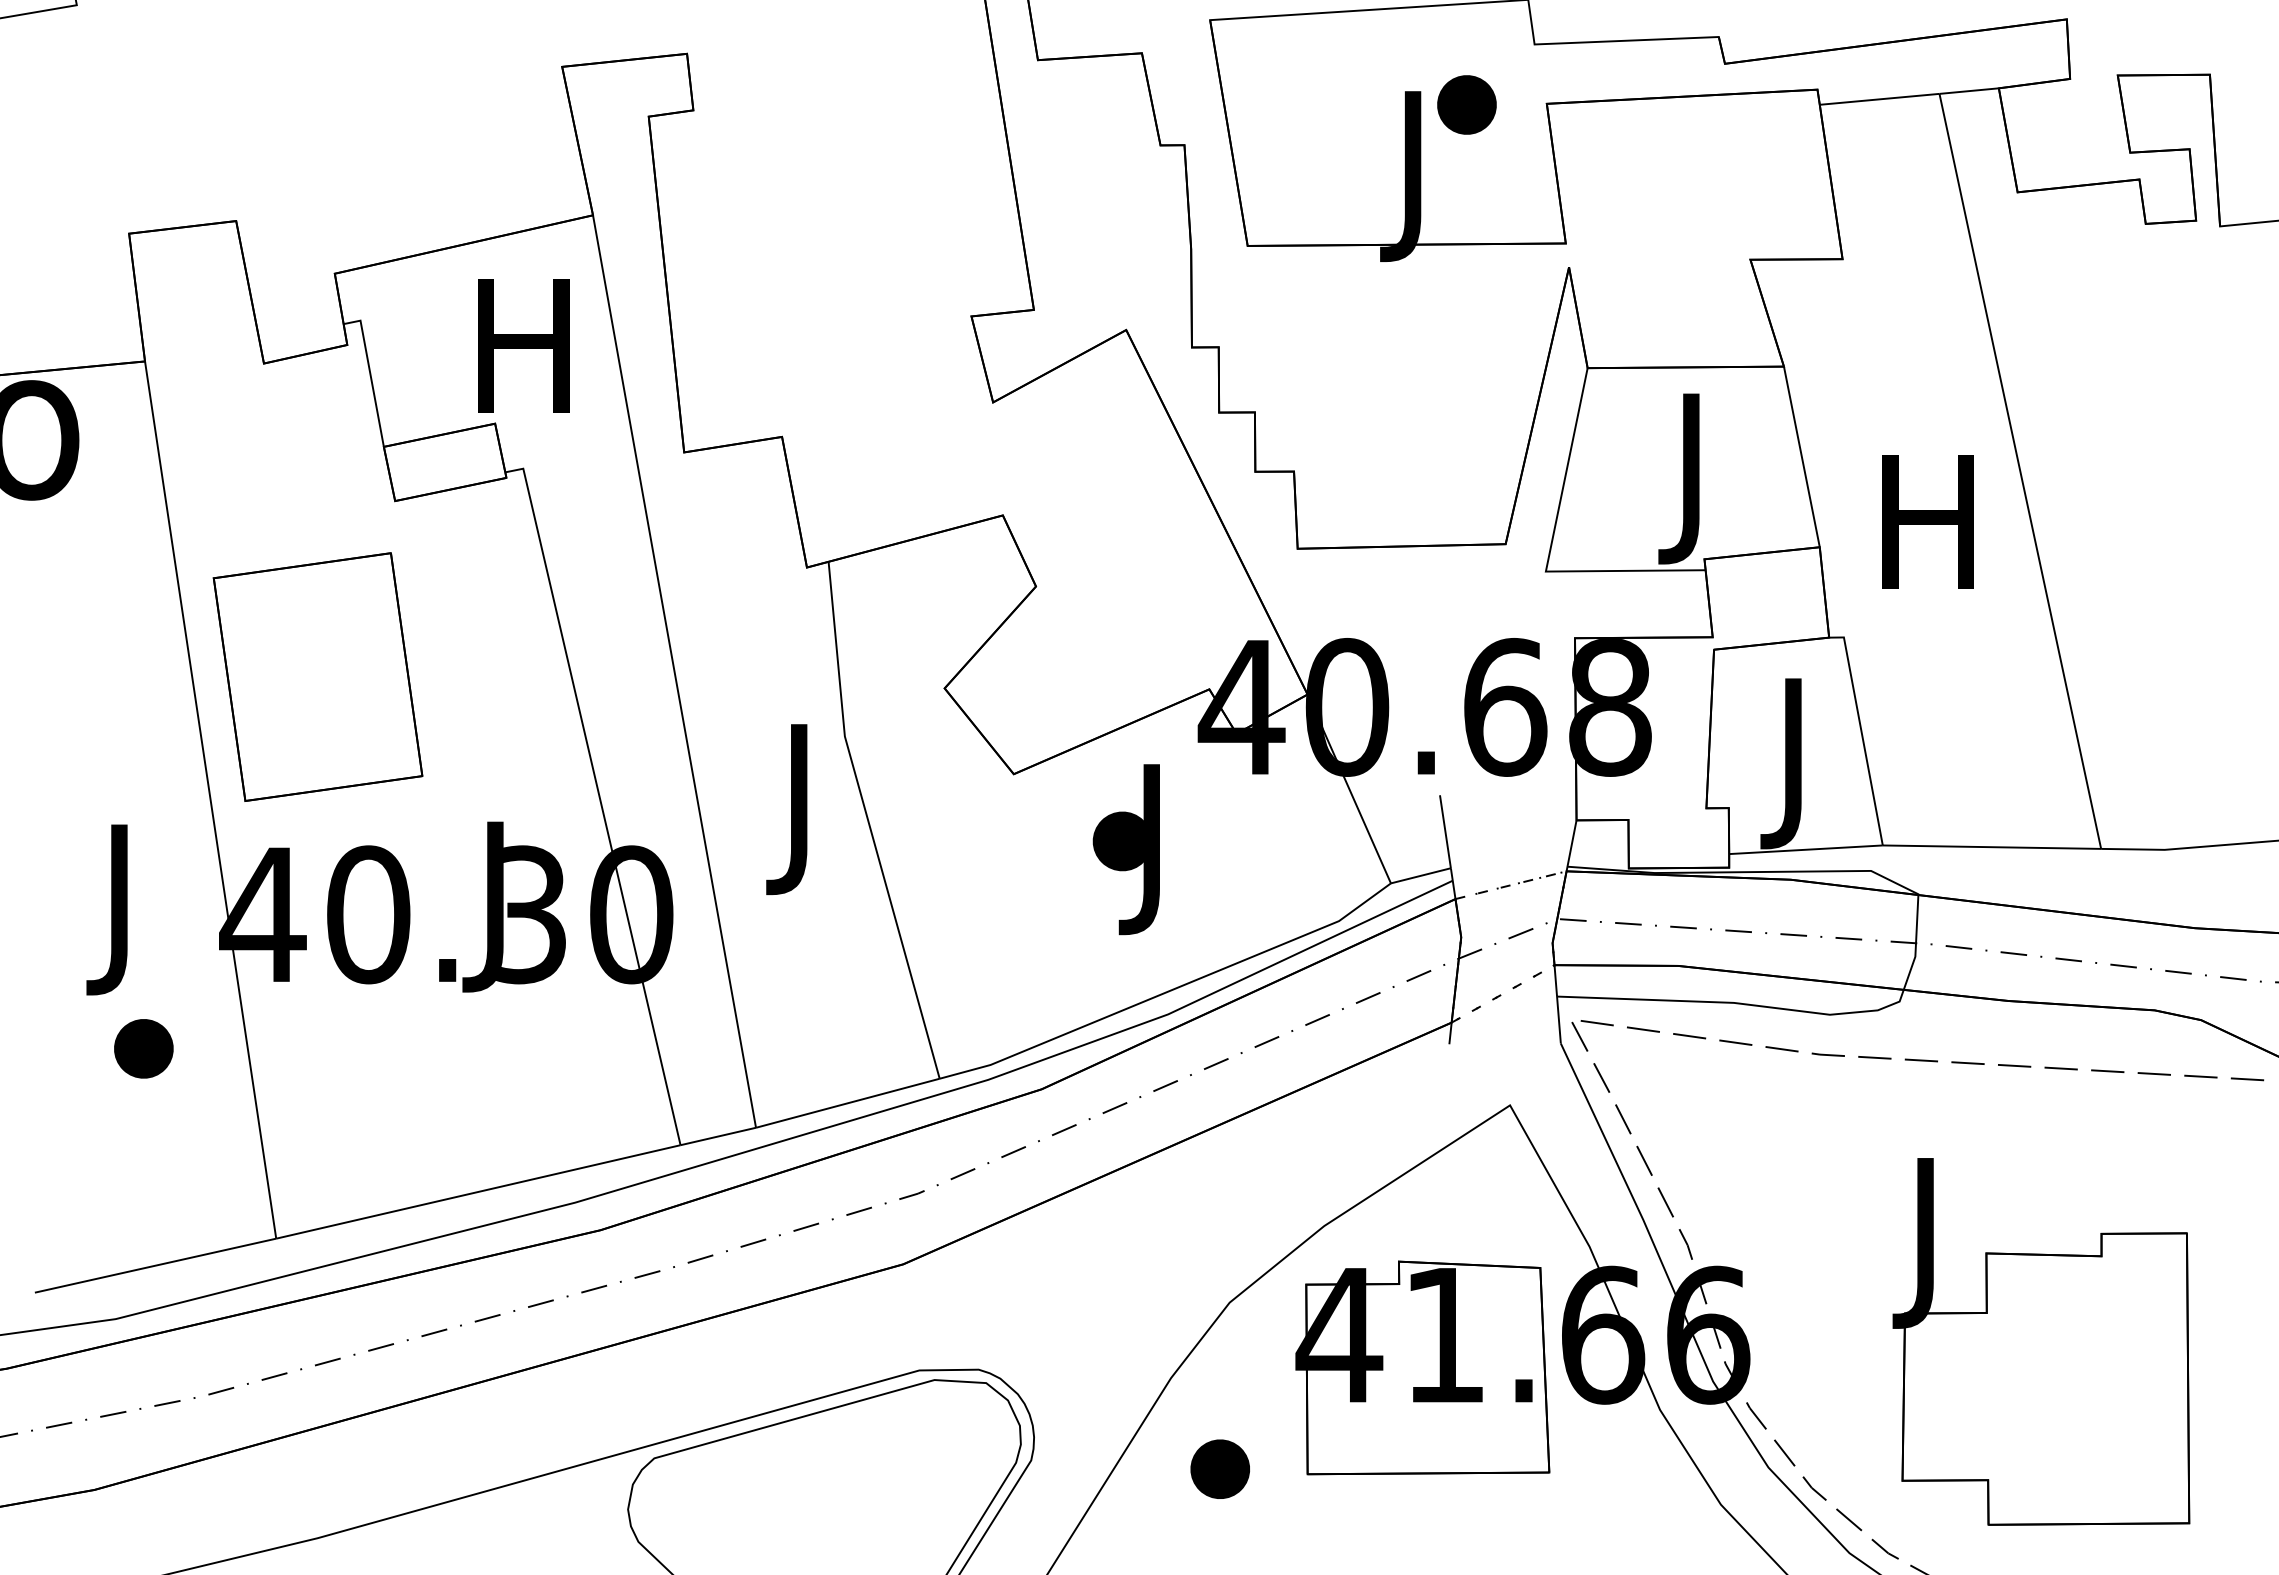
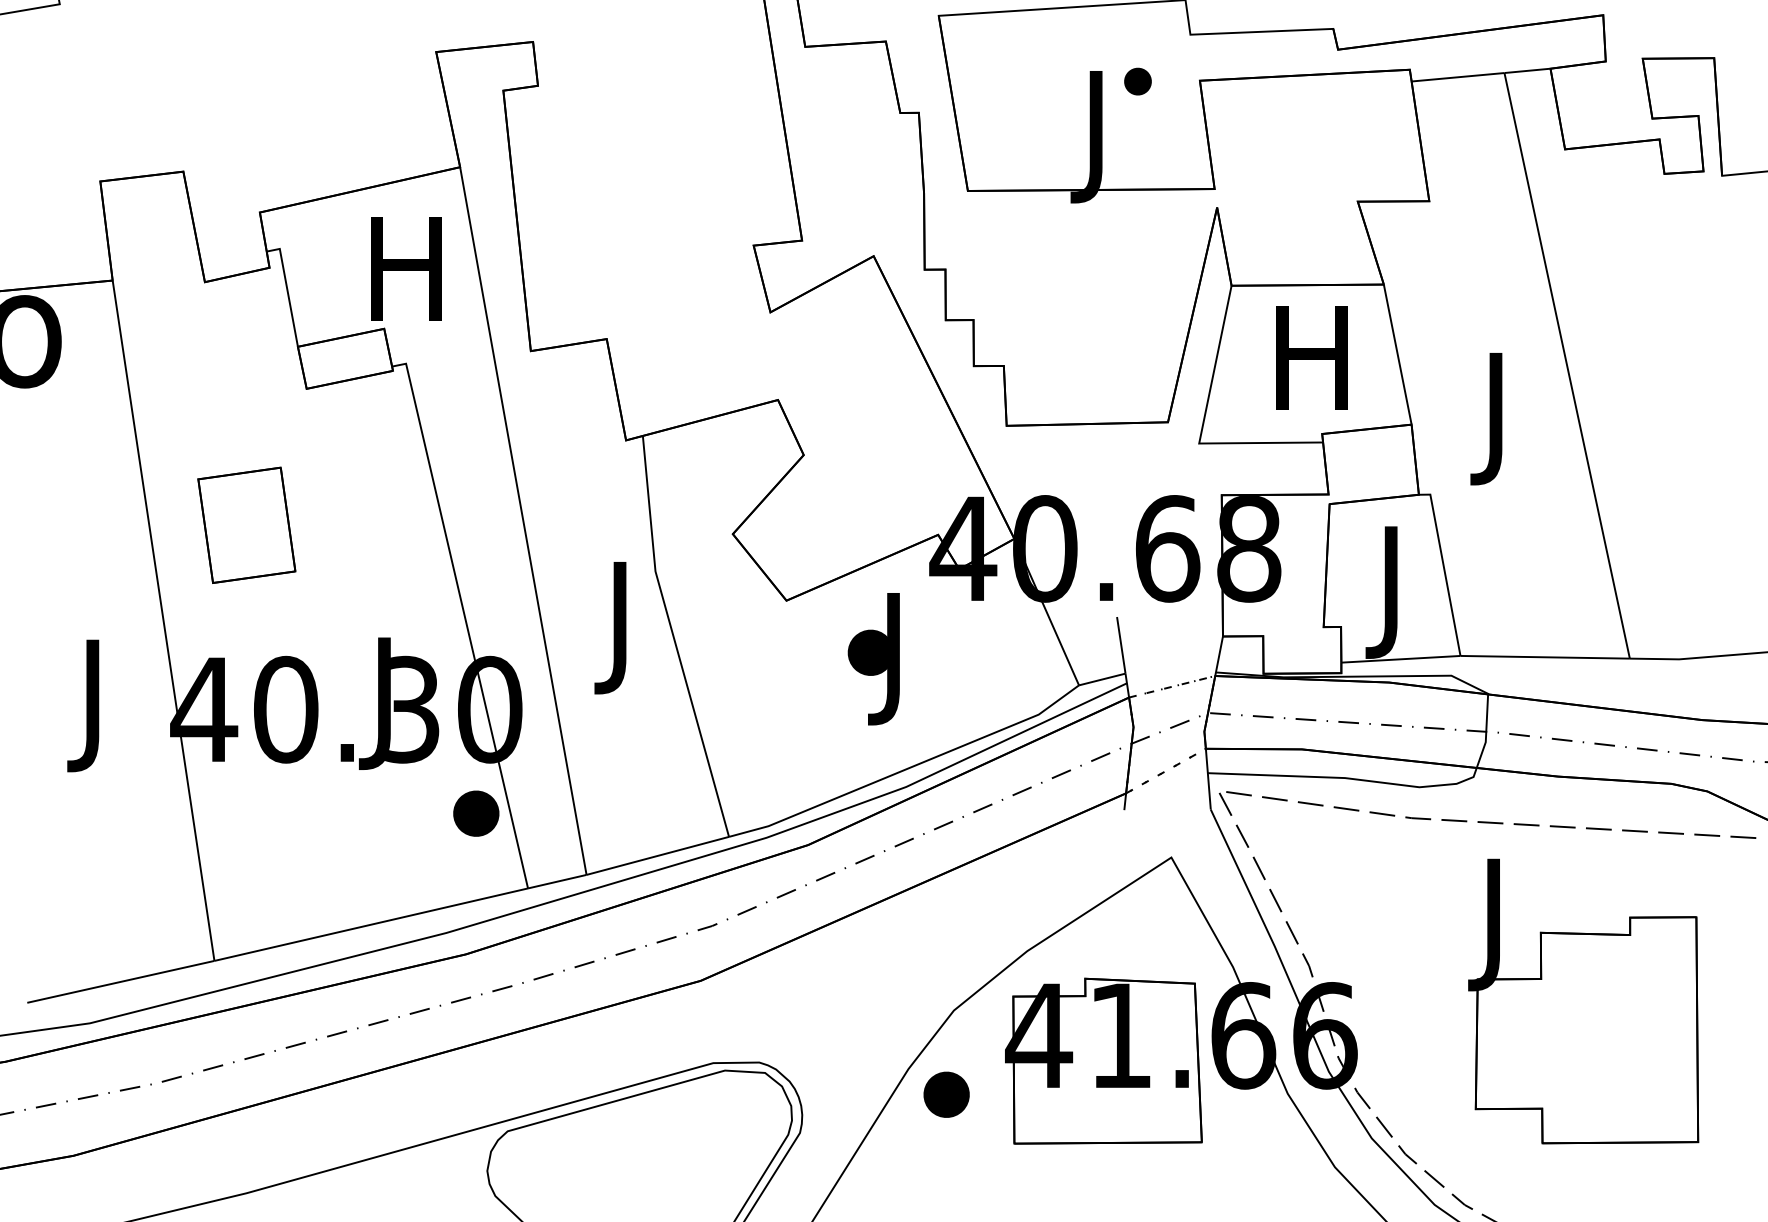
part: (1466, 104) -> (1137, 81), size x0.6
text: (1690, 478) -> (1311, 371), J -> H
text: (1927, 539) -> (1495, 418), H -> J
part: (317, 676) -> (246, 524), size x0.6
part: (143, 1048) -> (476, 813), moved
part: (2041, 1341) -> (1583, 1001), moved
part: (1219, 1468) -> (946, 1094), moved

